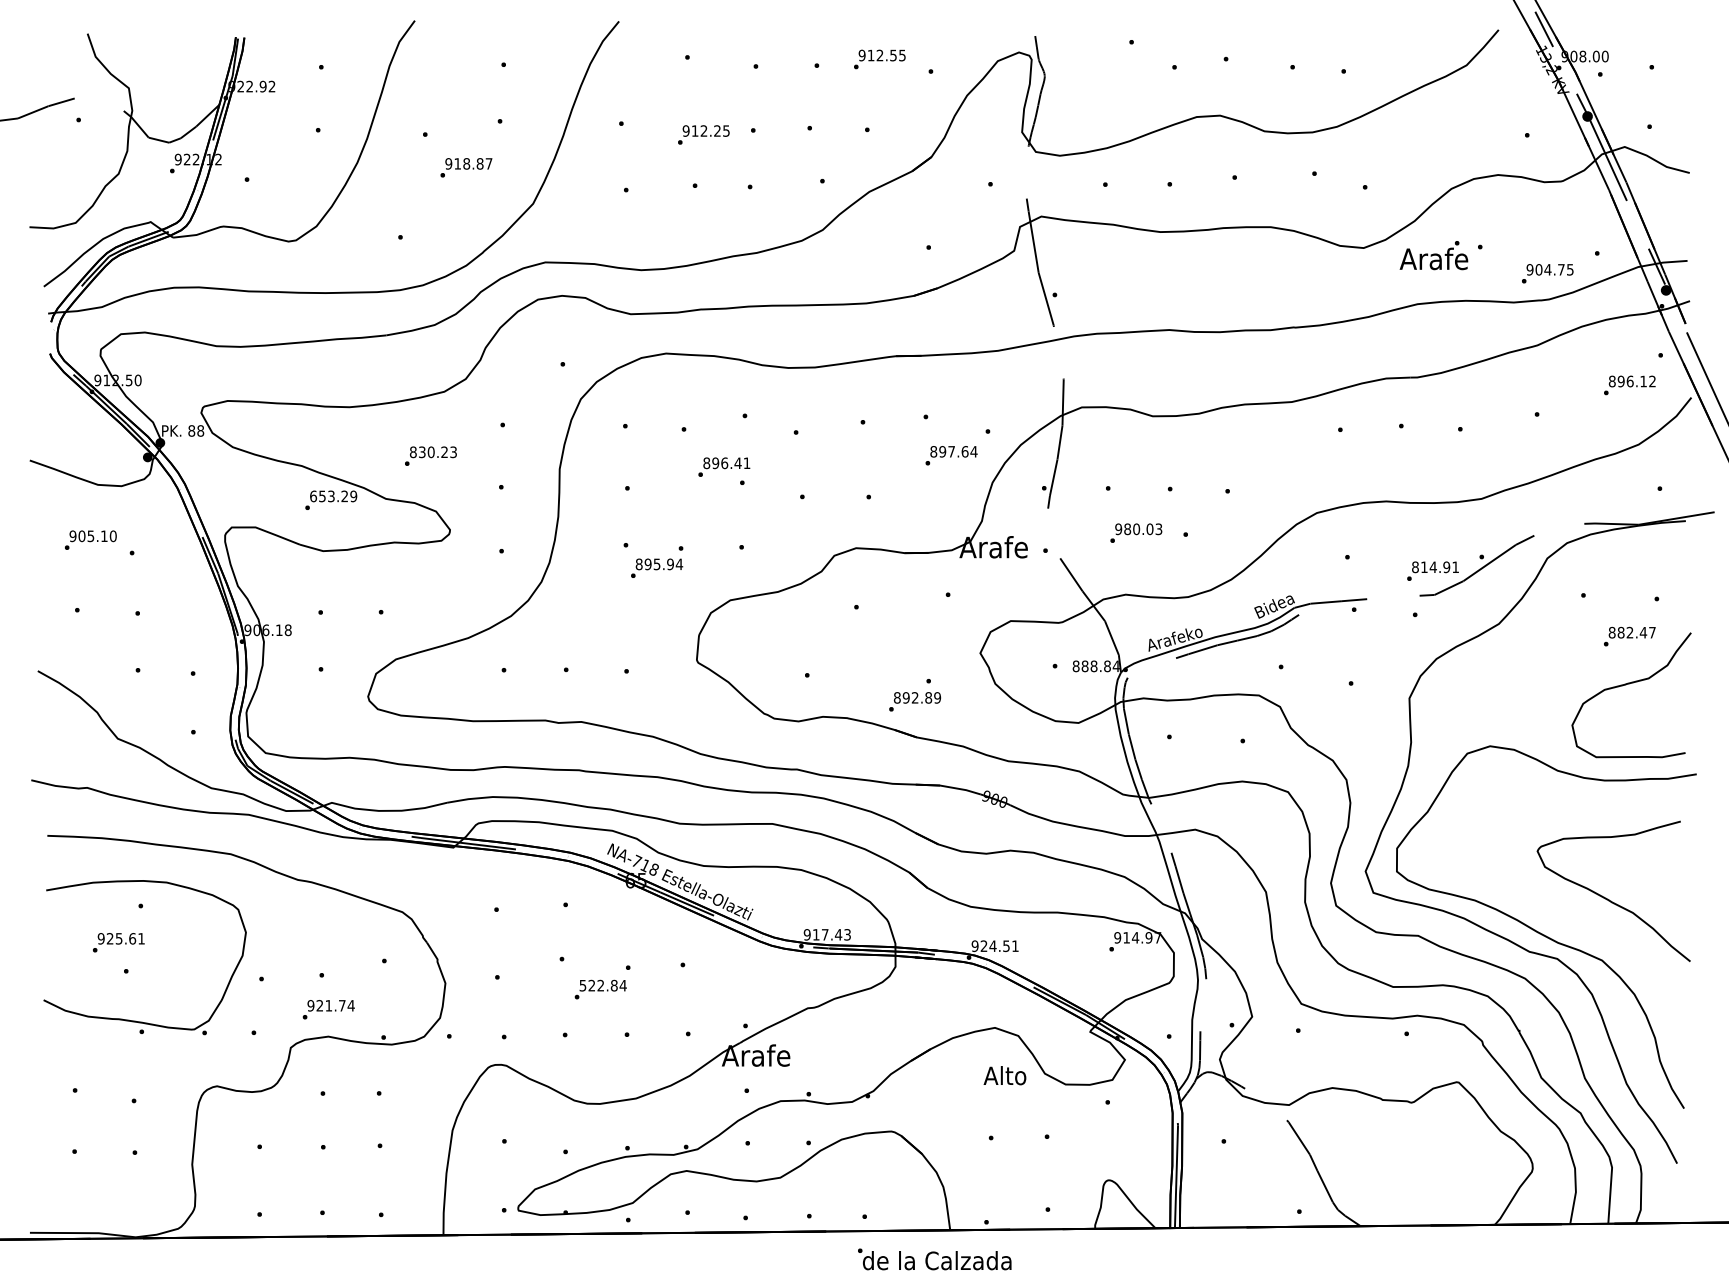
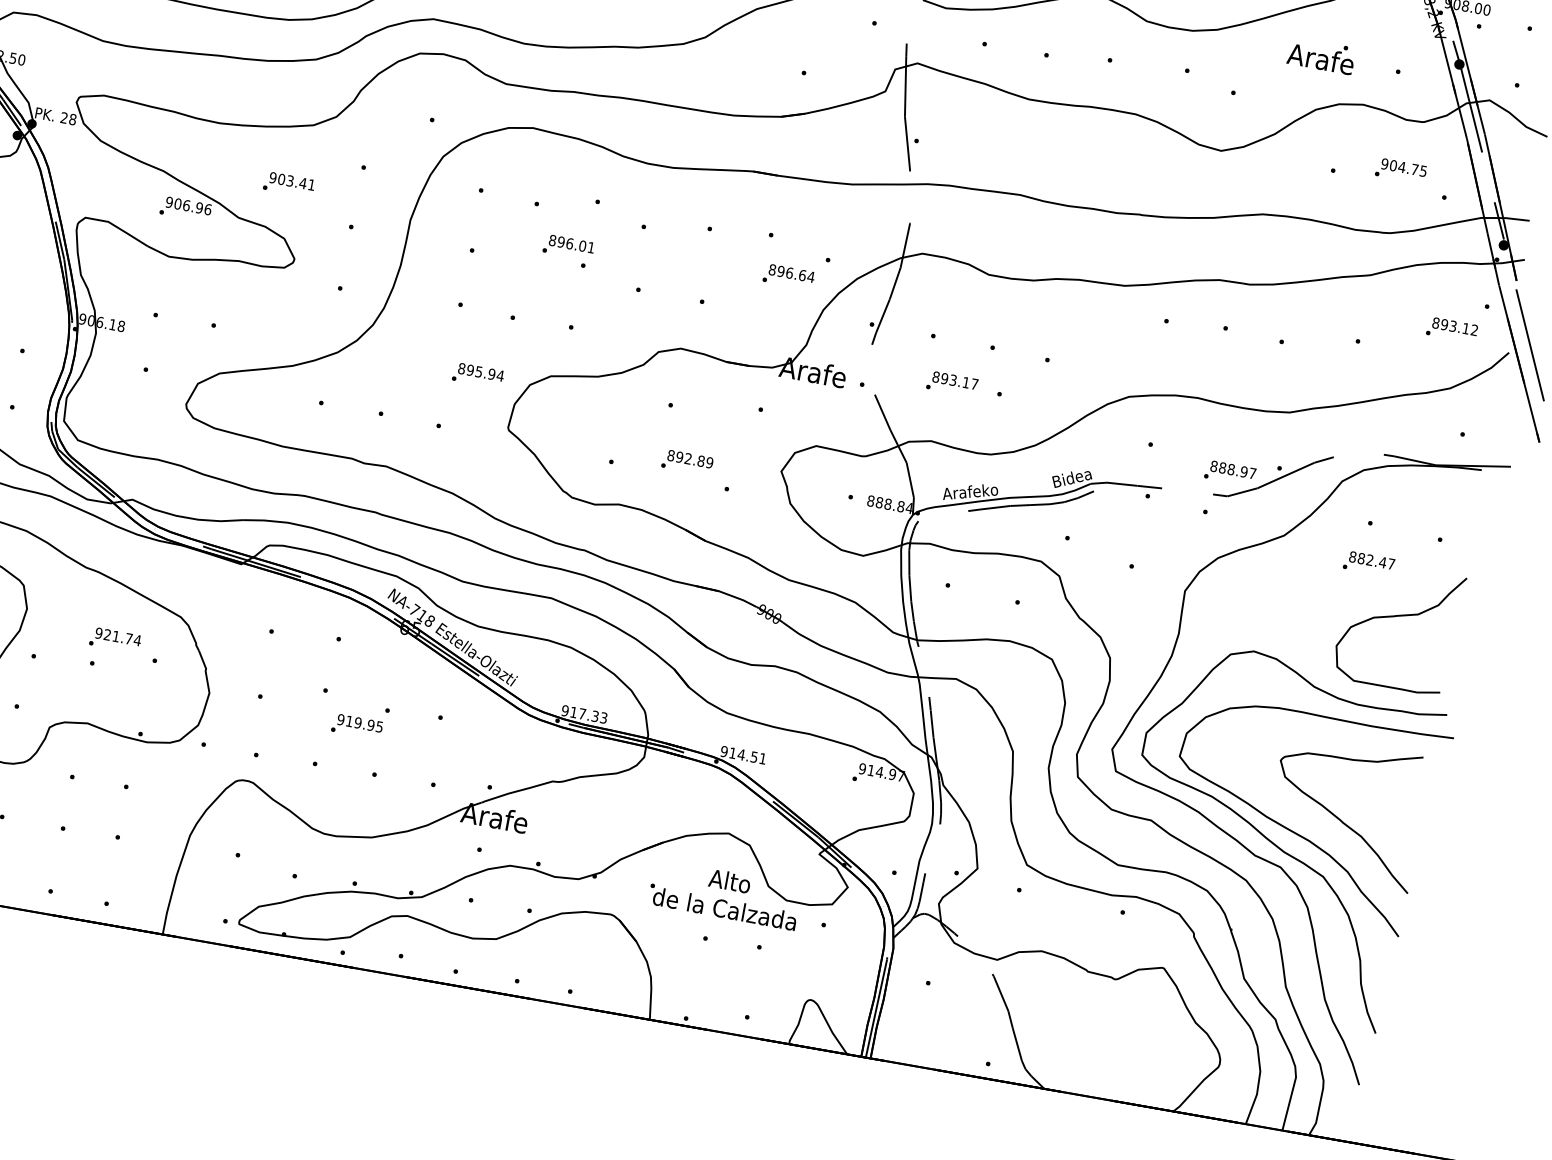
text: (1433, 255) -> (1321, 55), moved
text: (1547, 273) -> (1400, 170), moved
text: (1629, 381) -> (1452, 326), 896.12 -> 893.12
text: (191, 430) -> (64, 117), 88 -> 28
text: (951, 451) -> (789, 272), 897.64 -> 896.64
text: (432, 452) -> (291, 181), 830.23 -> 903.41
text: (737, 463) -> (582, 246), 896.41 -> 896.01
text: (333, 496) -> (188, 206), 653.29 -> 906.96
text: (1138, 529) -> (955, 380), 980.03 -> 893.17
text: (657, 567) -> (478, 374), moved
text: (1439, 567) -> (1237, 470), 814.91 -> 888.97
text: (1629, 636) -> (1368, 563), moved
text: (914, 701) -> (686, 462), moved
curve: (1565, 920) -> (1295, 831), added
text: (838, 934) -> (595, 716), 917.43 -> 917.33
text: (983, 945) -> (732, 752), 924.51 -> 914.51
text: (602, 985) -> (359, 723), 522.84 -> 919.95
text: (328, 1009) -> (115, 640), moved
text: (934, 1259) -> (722, 907), moved

